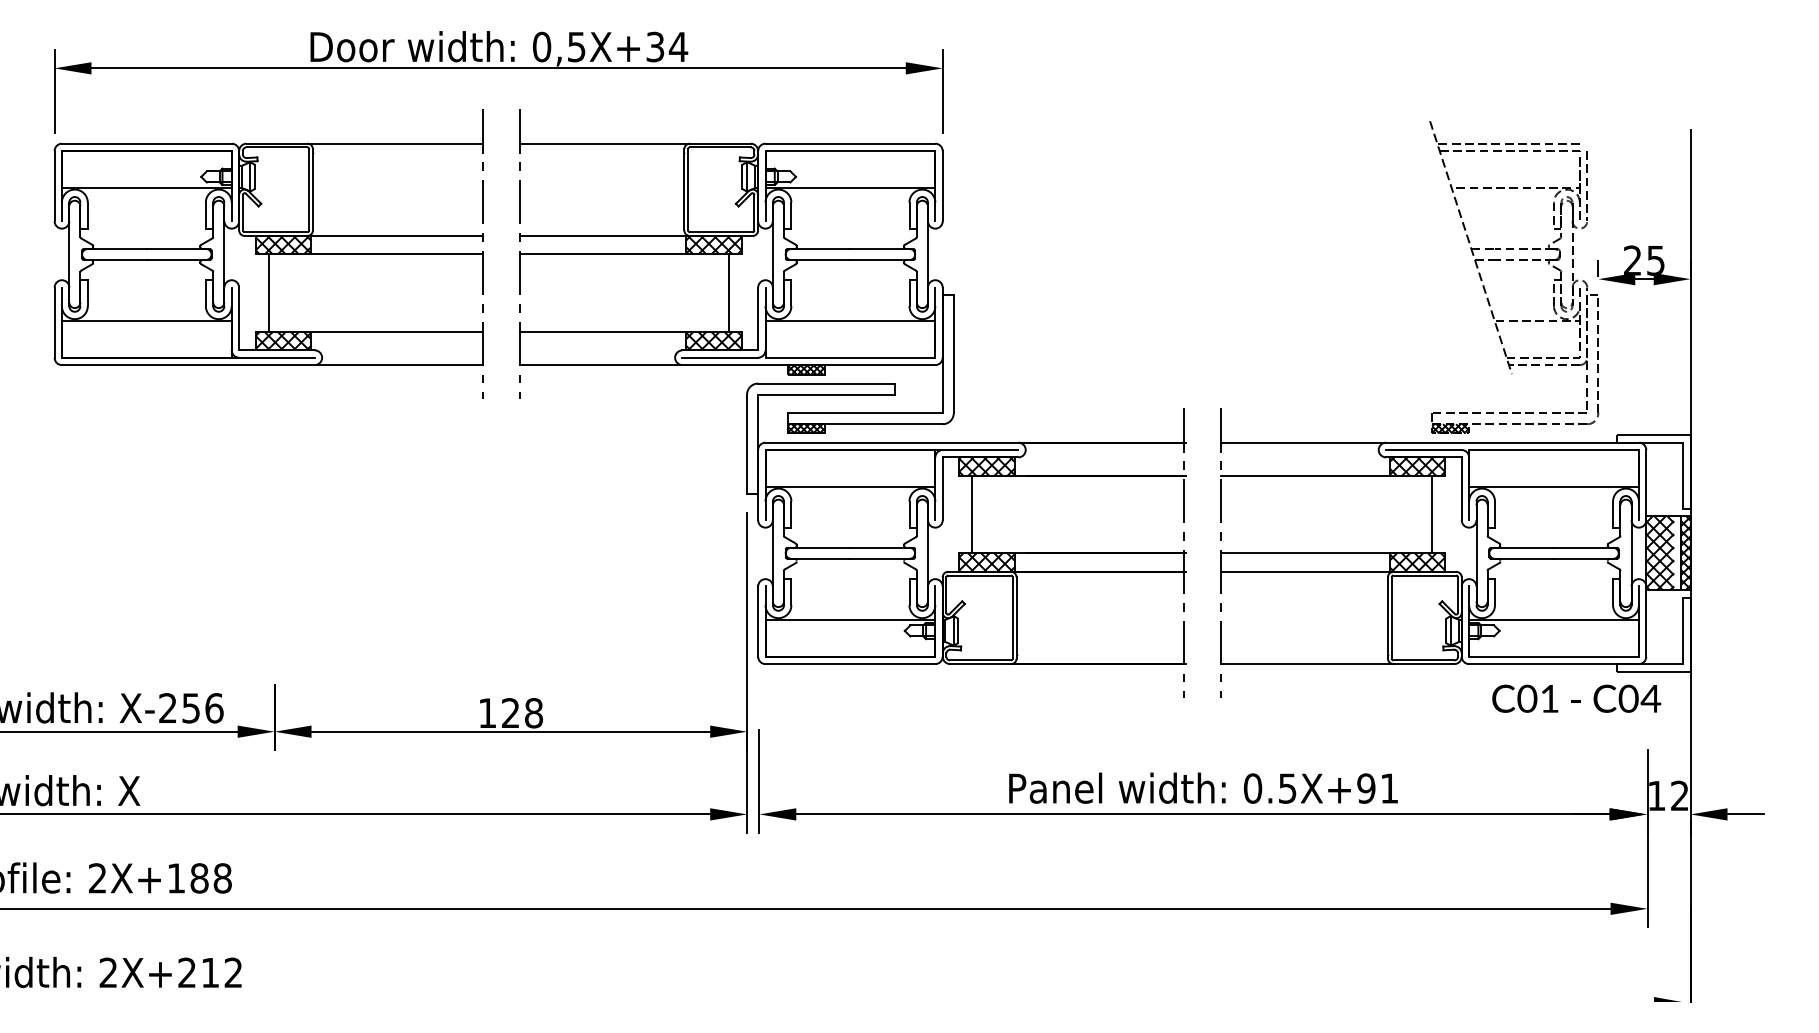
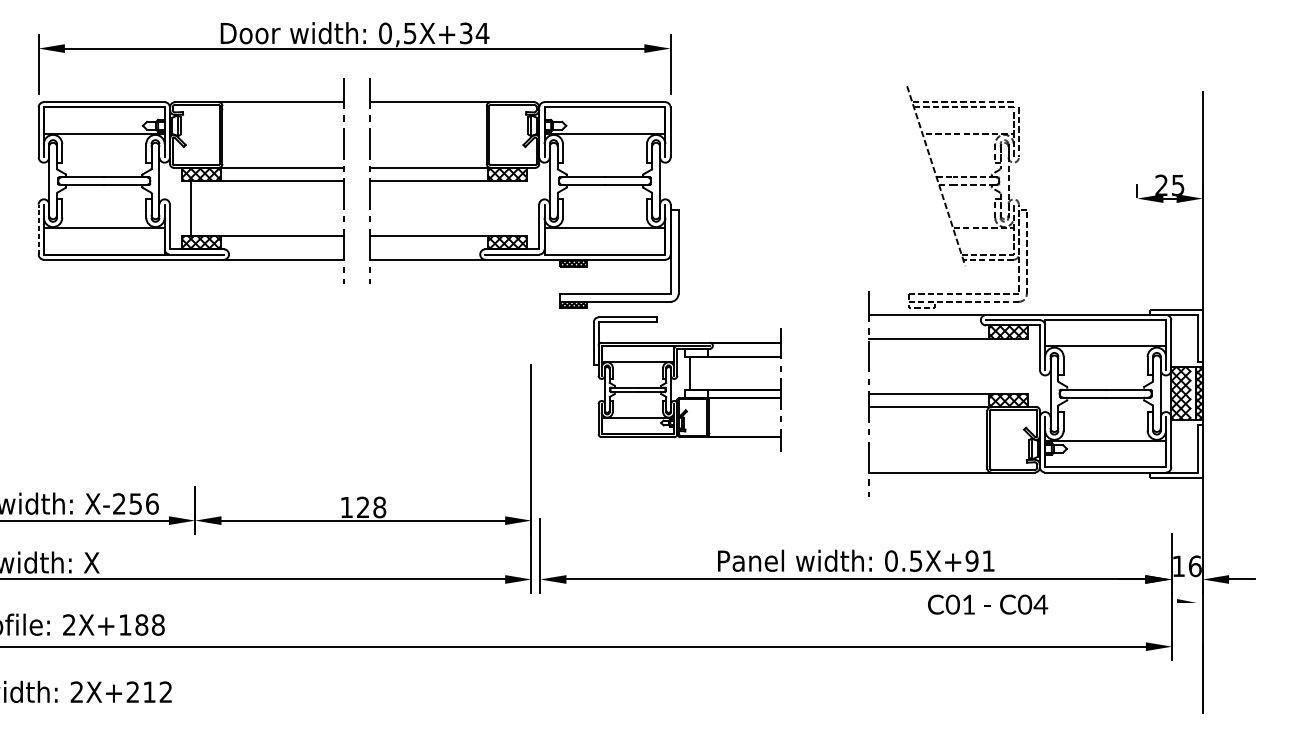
part: (1513, 260) -> (966, 185), moved
line: (728, 292) -> (518, 208), removed
line: (54, 322) -> (38, 229), solid -> dashed
line: (1432, 514) -> (1019, 366), removed
part: (966, 539) -> (687, 383), size x0.6
text: (1576, 698) -> (987, 604), moved
text: (1680, 795) -> (1195, 566), 12 -> 16
part: (1667, 999) -> (1186, 600), moved

